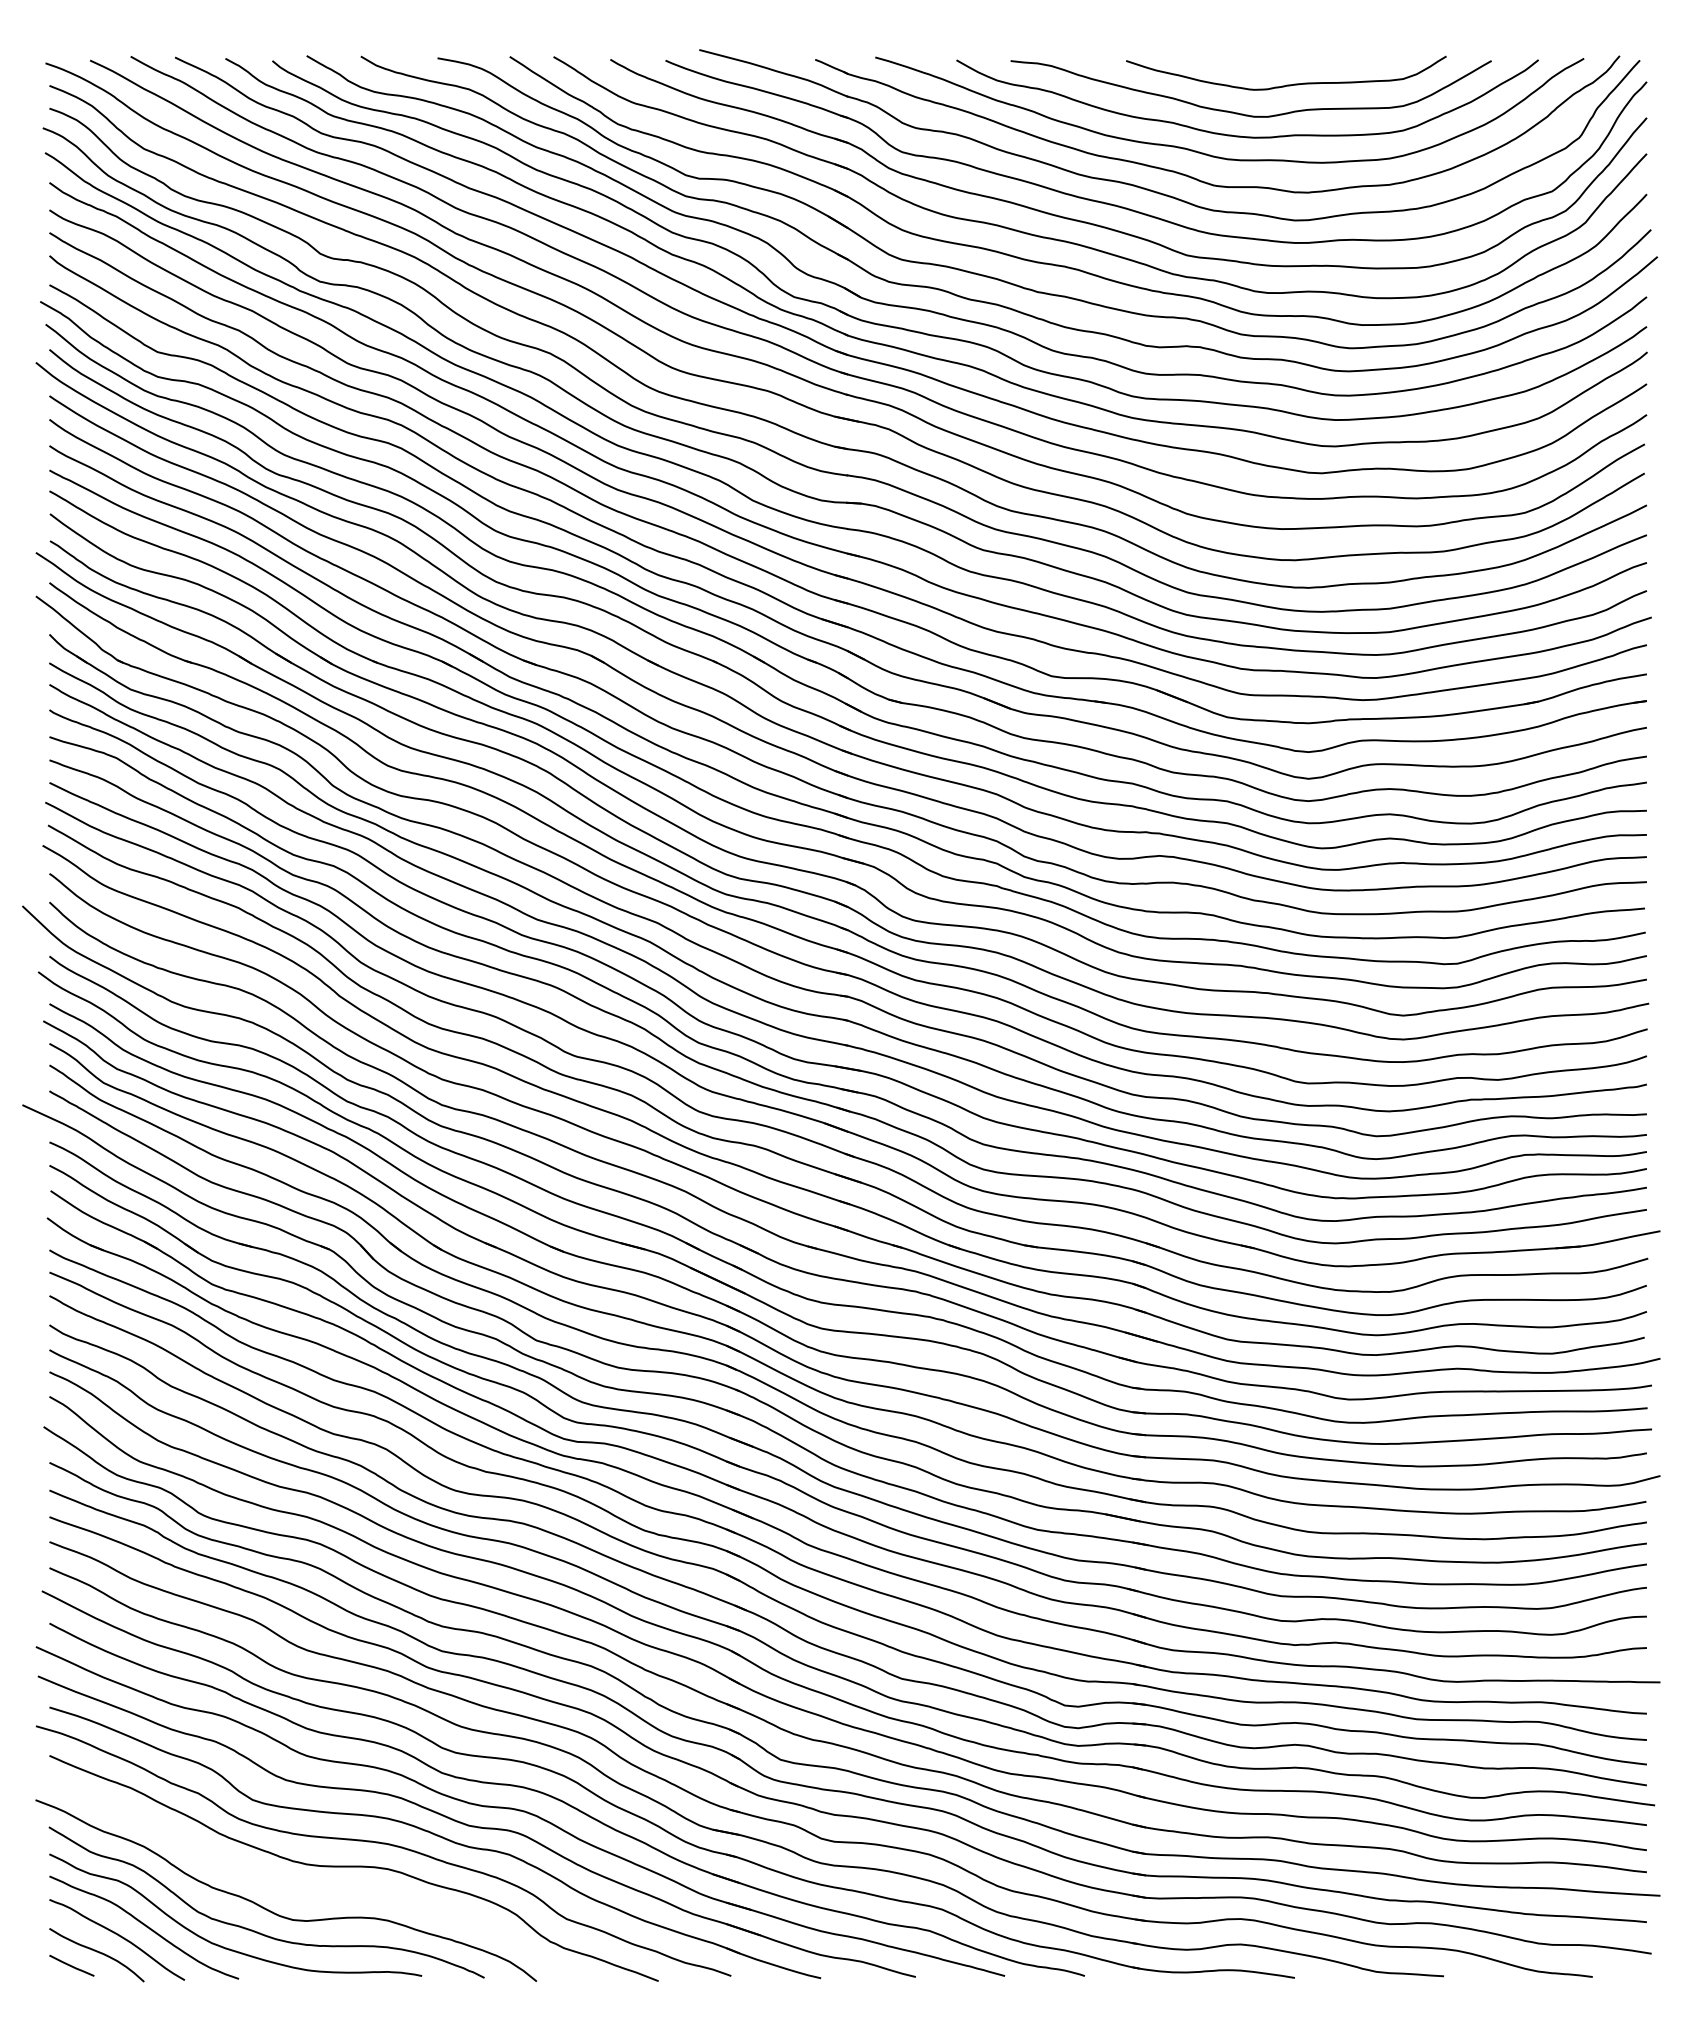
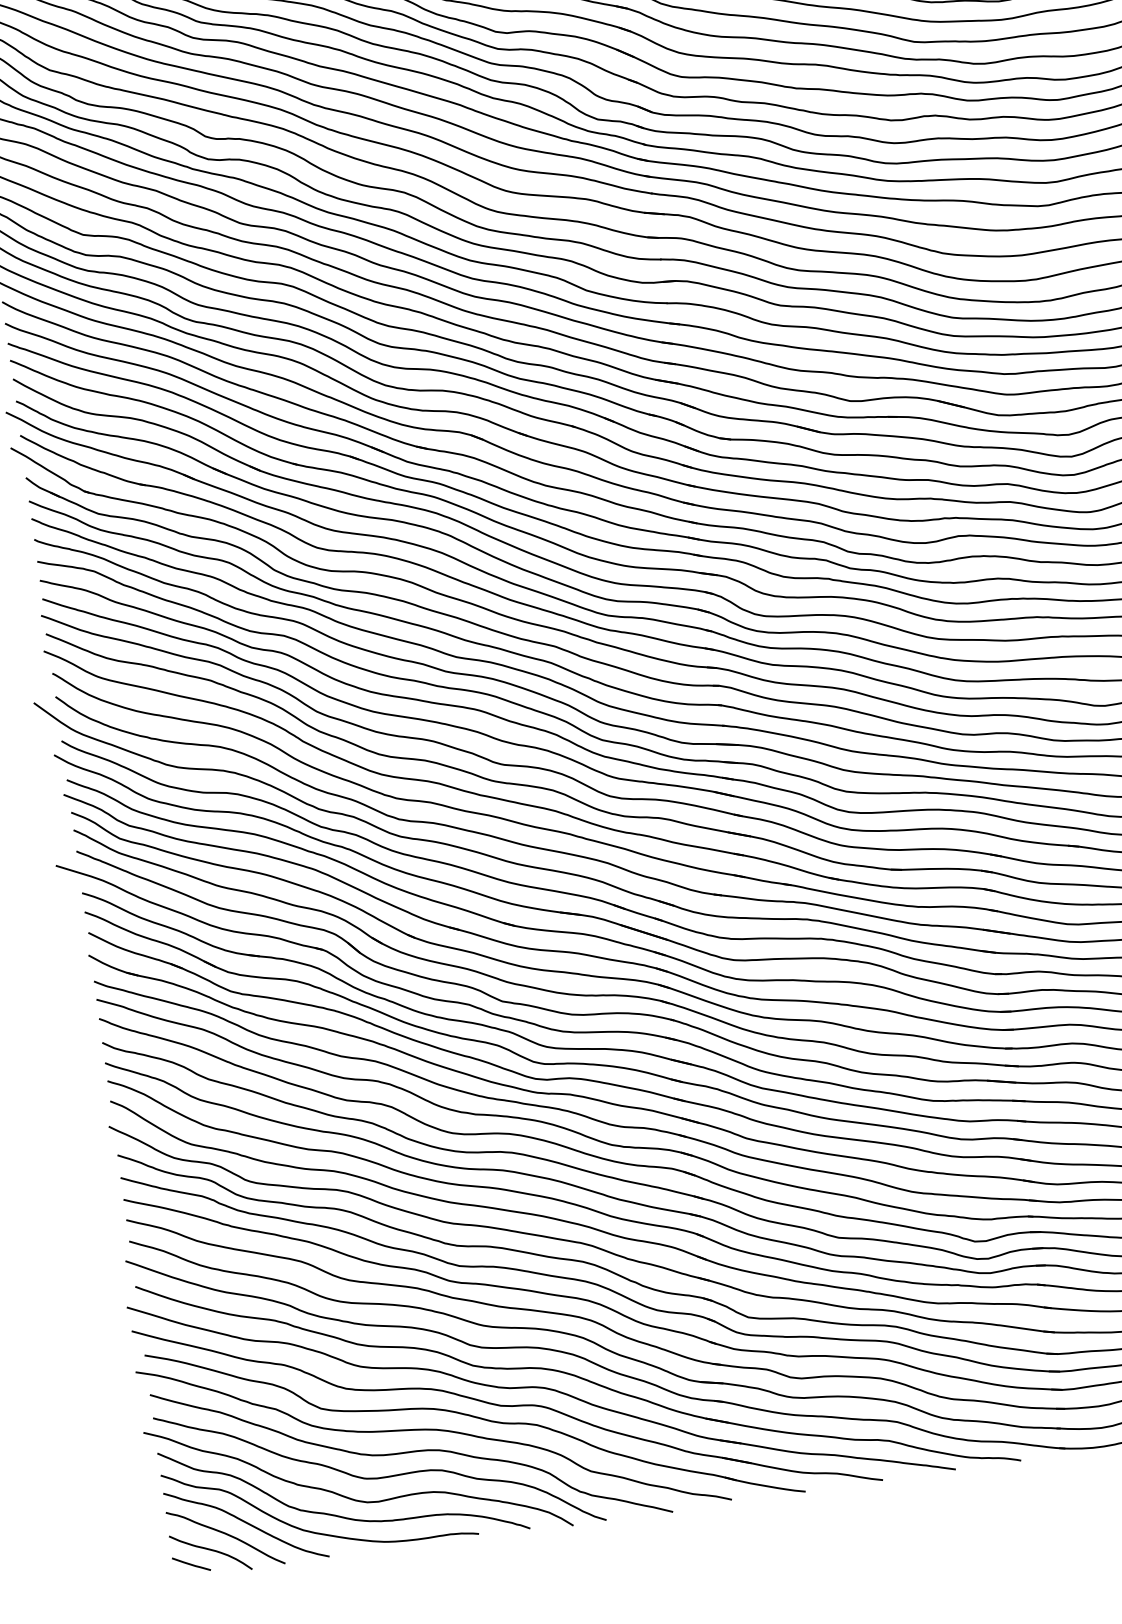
curve: (315, 1891) -> (382, 1476), added

